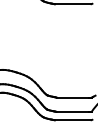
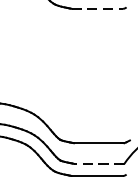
line: (72, 4) -> (96, 9), solid -> dashed
line: (73, 111) -> (98, 163), solid -> dashed

